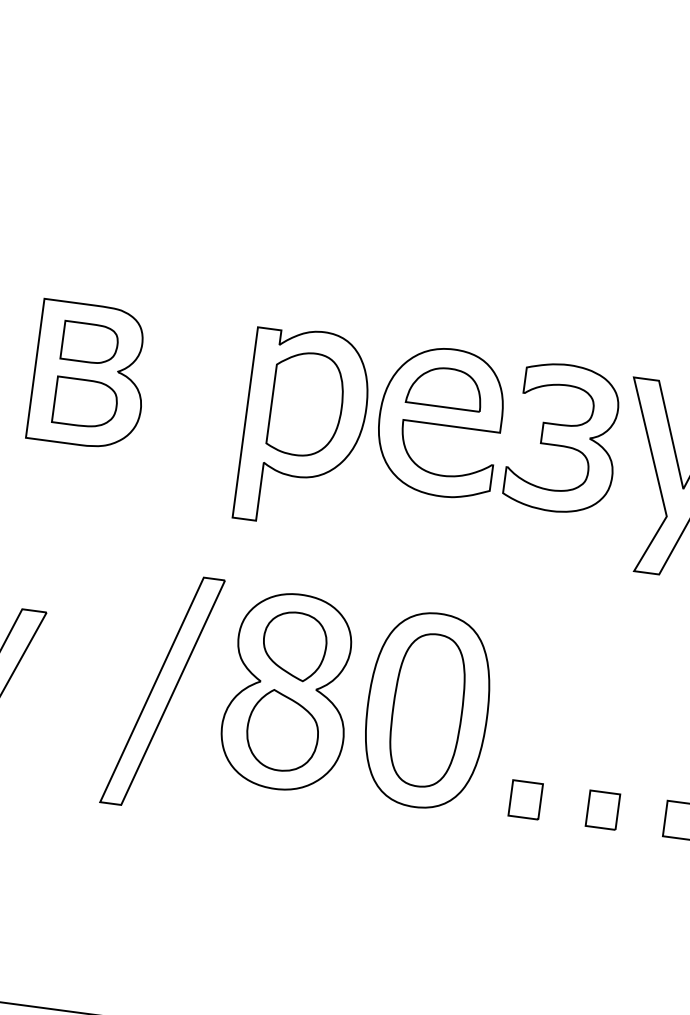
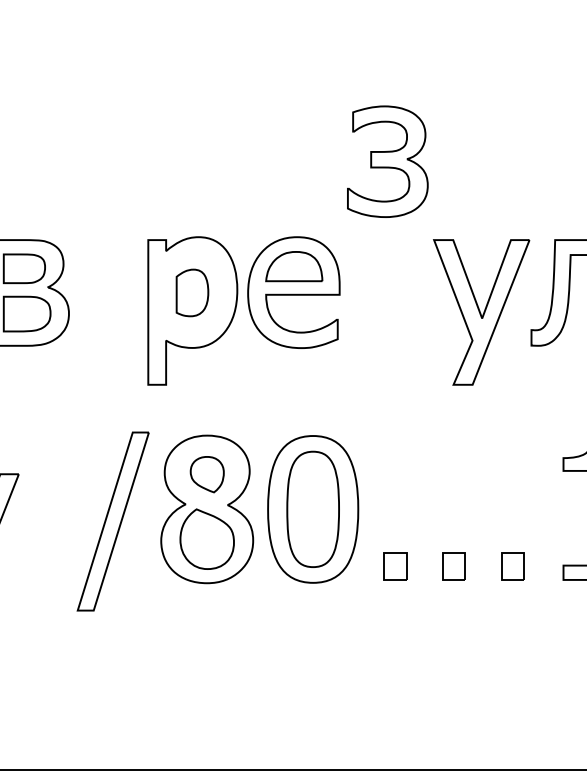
part: (306, 403) -> (192, 292), size x0.6
part: (563, 438) -> (387, 161), moved
part: (293, 645) -> (206, 474), size x0.7

